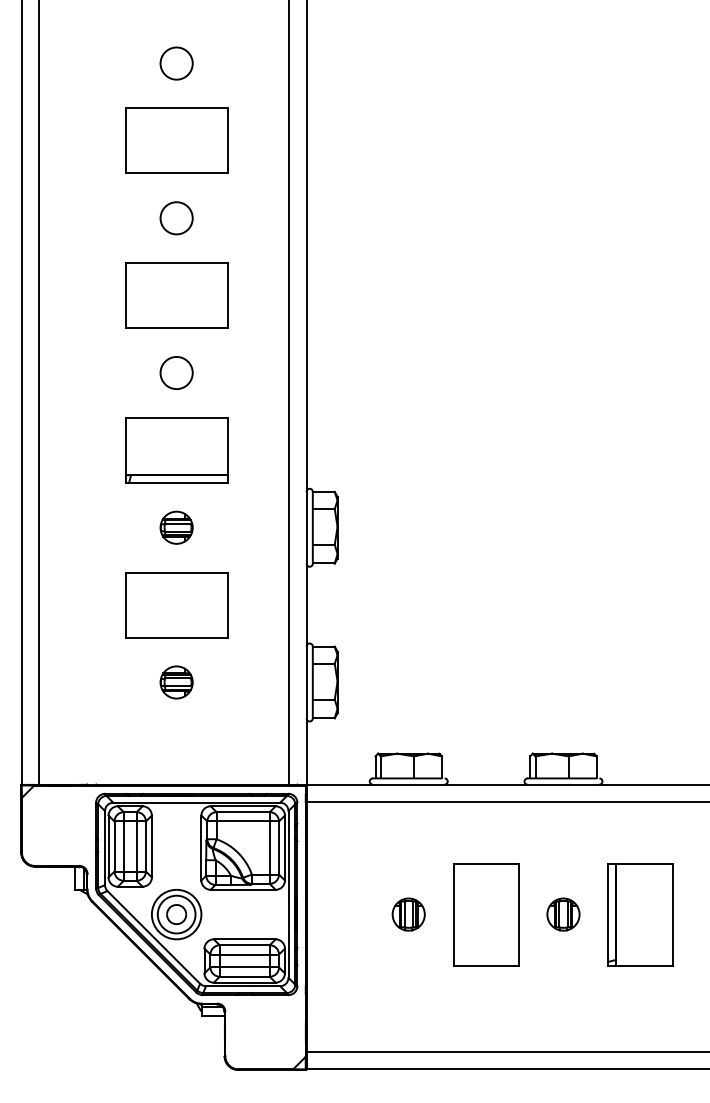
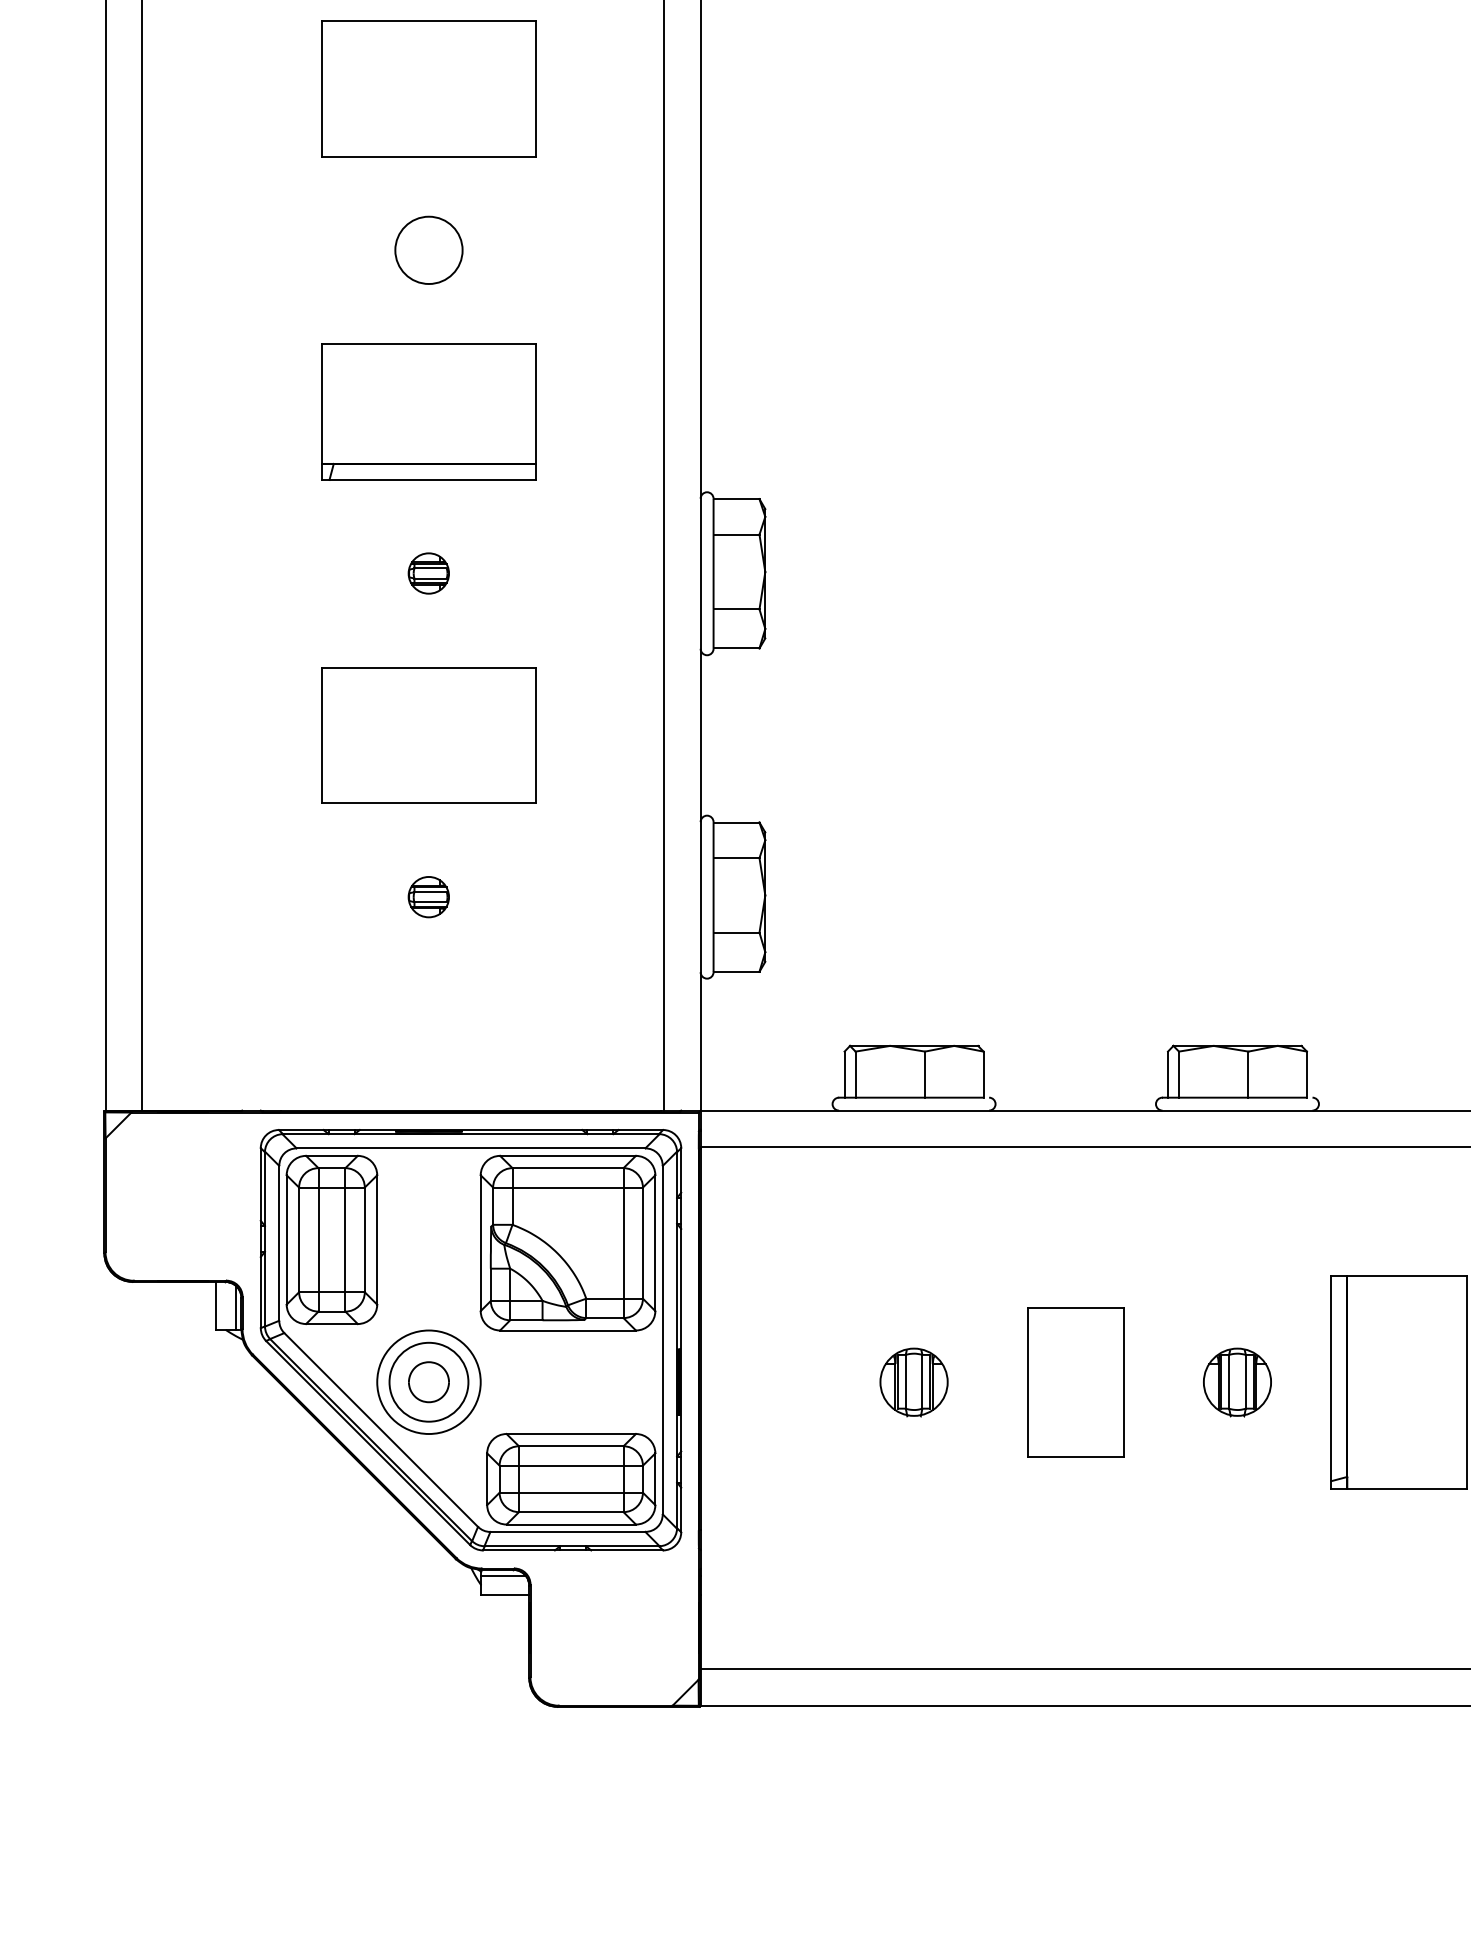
part: (176, 527) -> (428, 573), size x0.6
part: (176, 682) -> (428, 897), size x0.6
part: (486, 914) -> (1076, 1382), size x0.7

